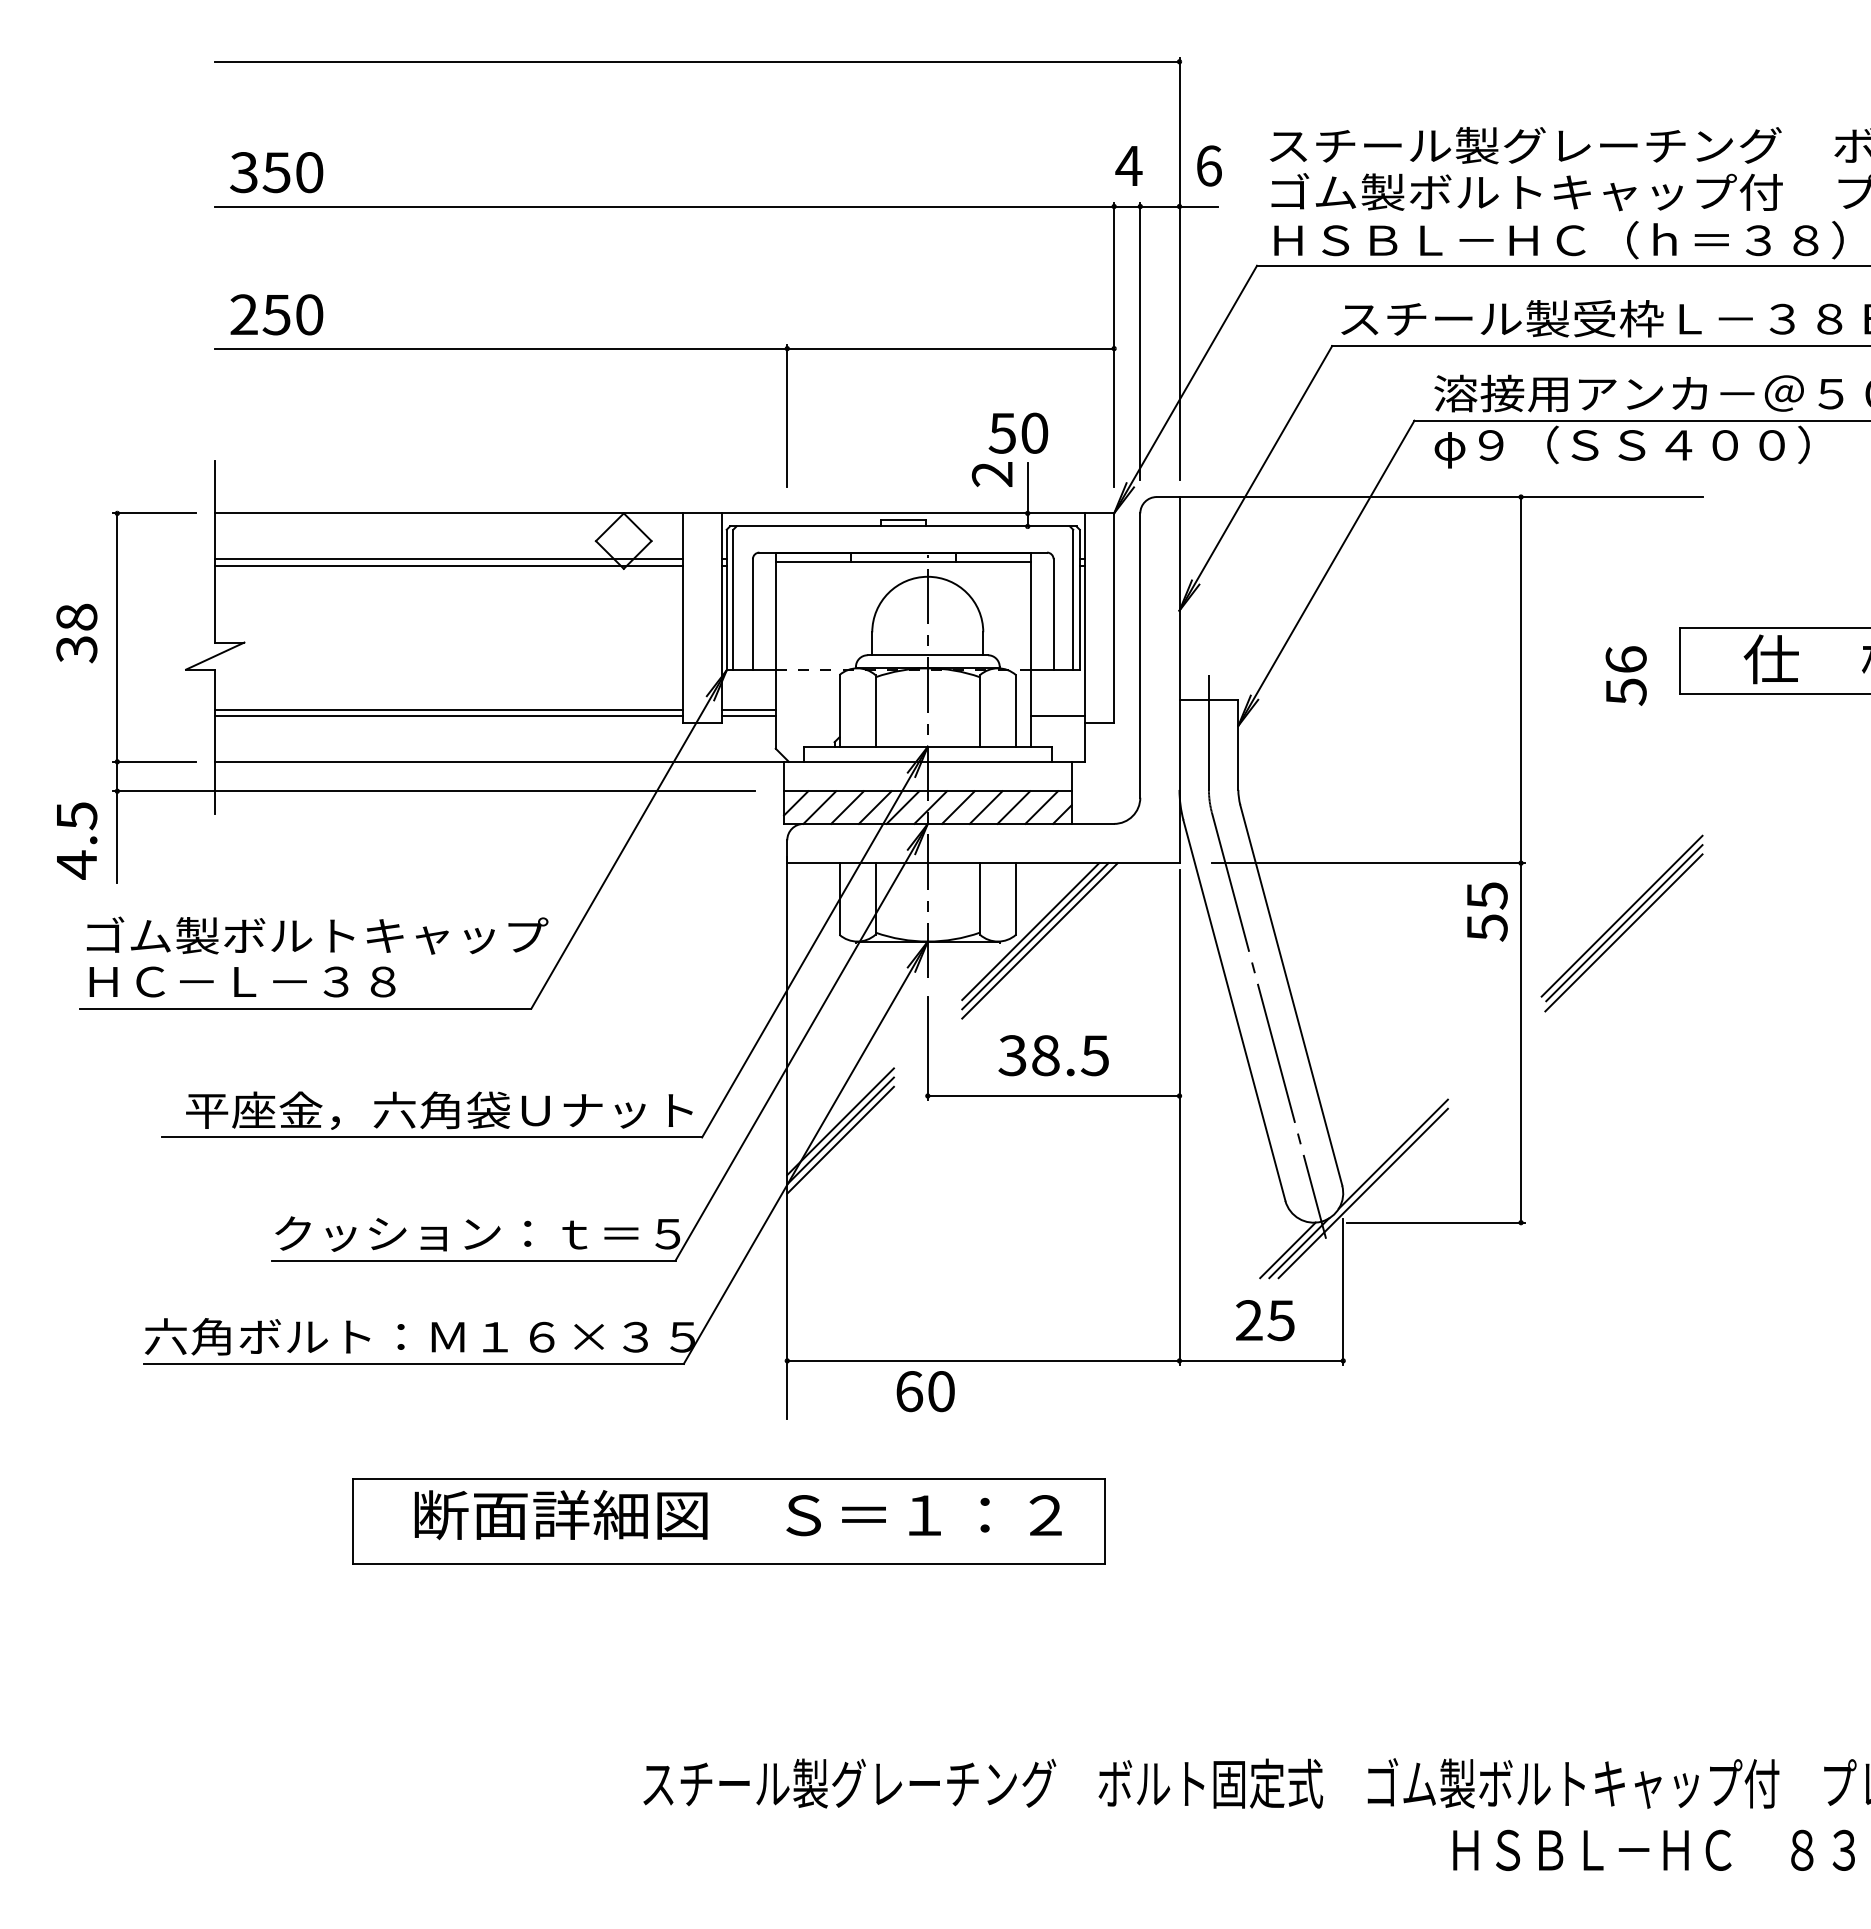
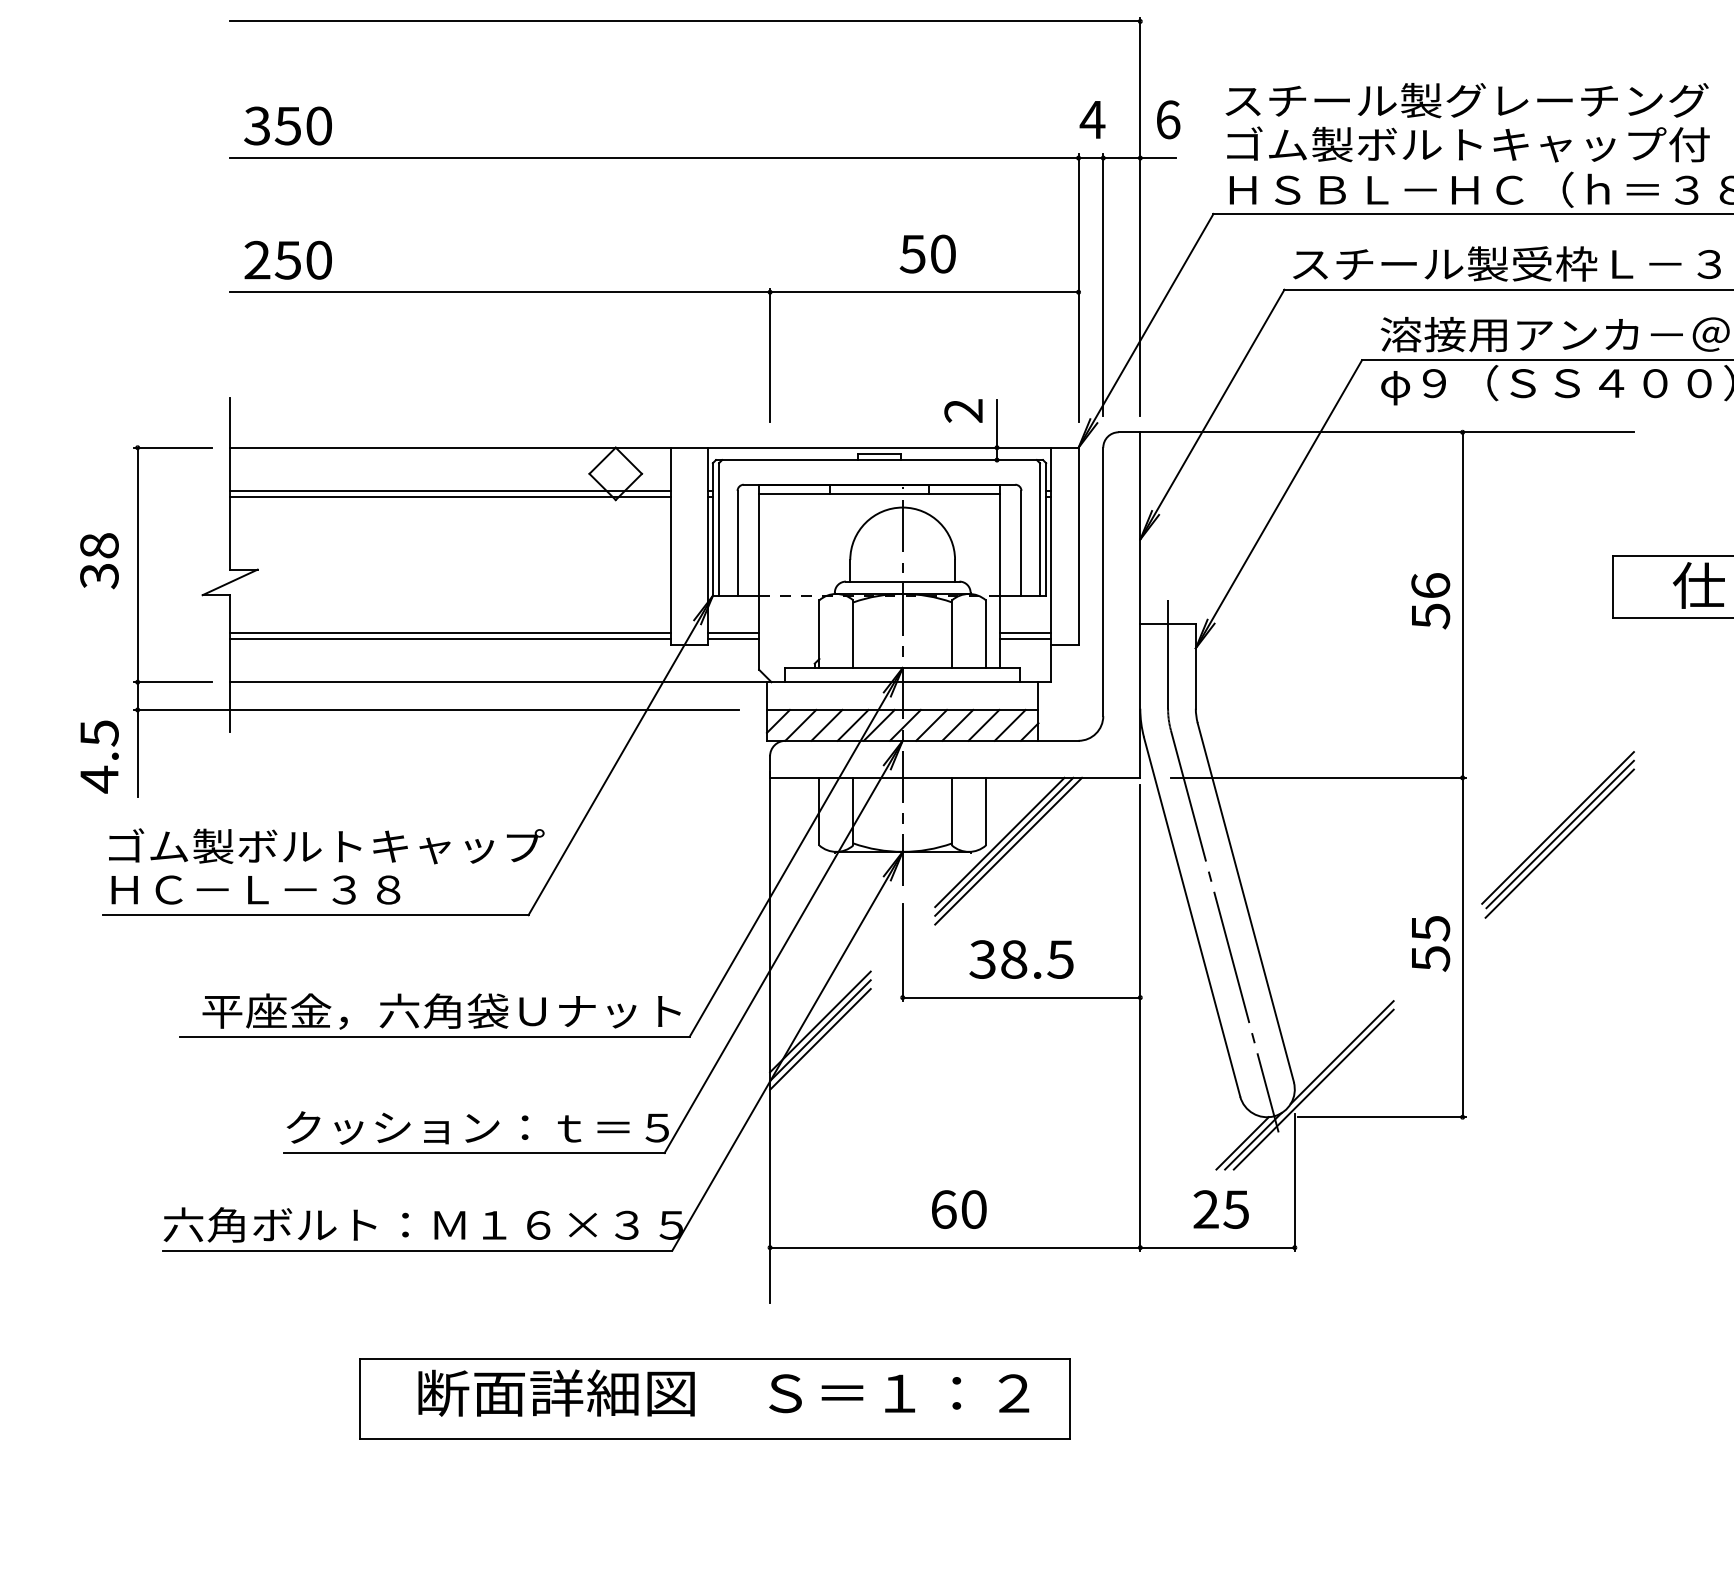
text: (1018, 432) -> (927, 253), moved
text: (1625, 675) -> (1430, 600), moved
line: (1057, 709) -> (1025, 632), added
text: (1487, 911) -> (1430, 943), moved
text: (925, 1391) -> (959, 1209), moved

